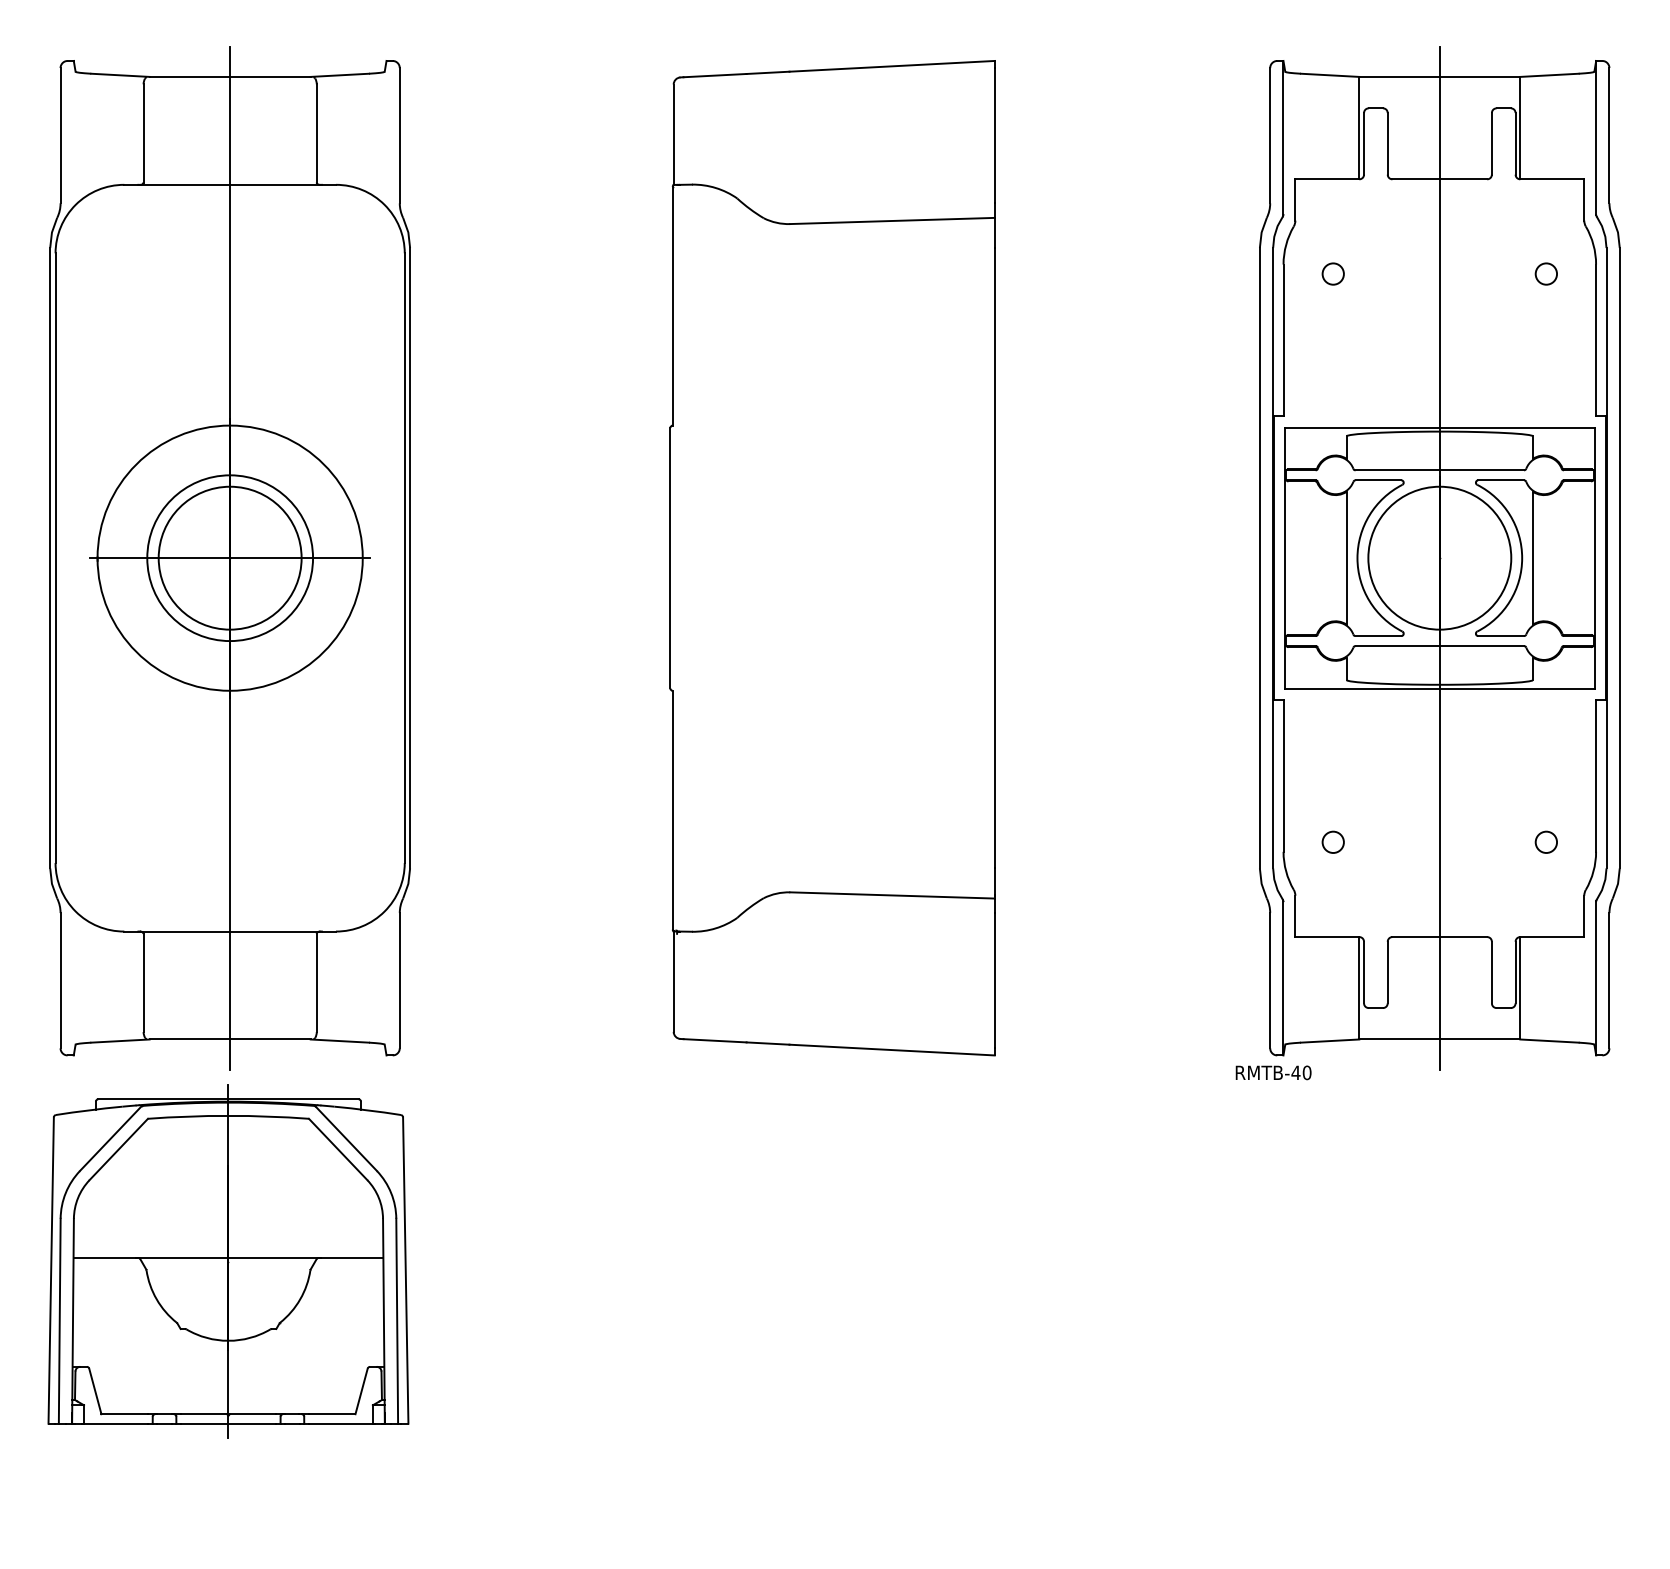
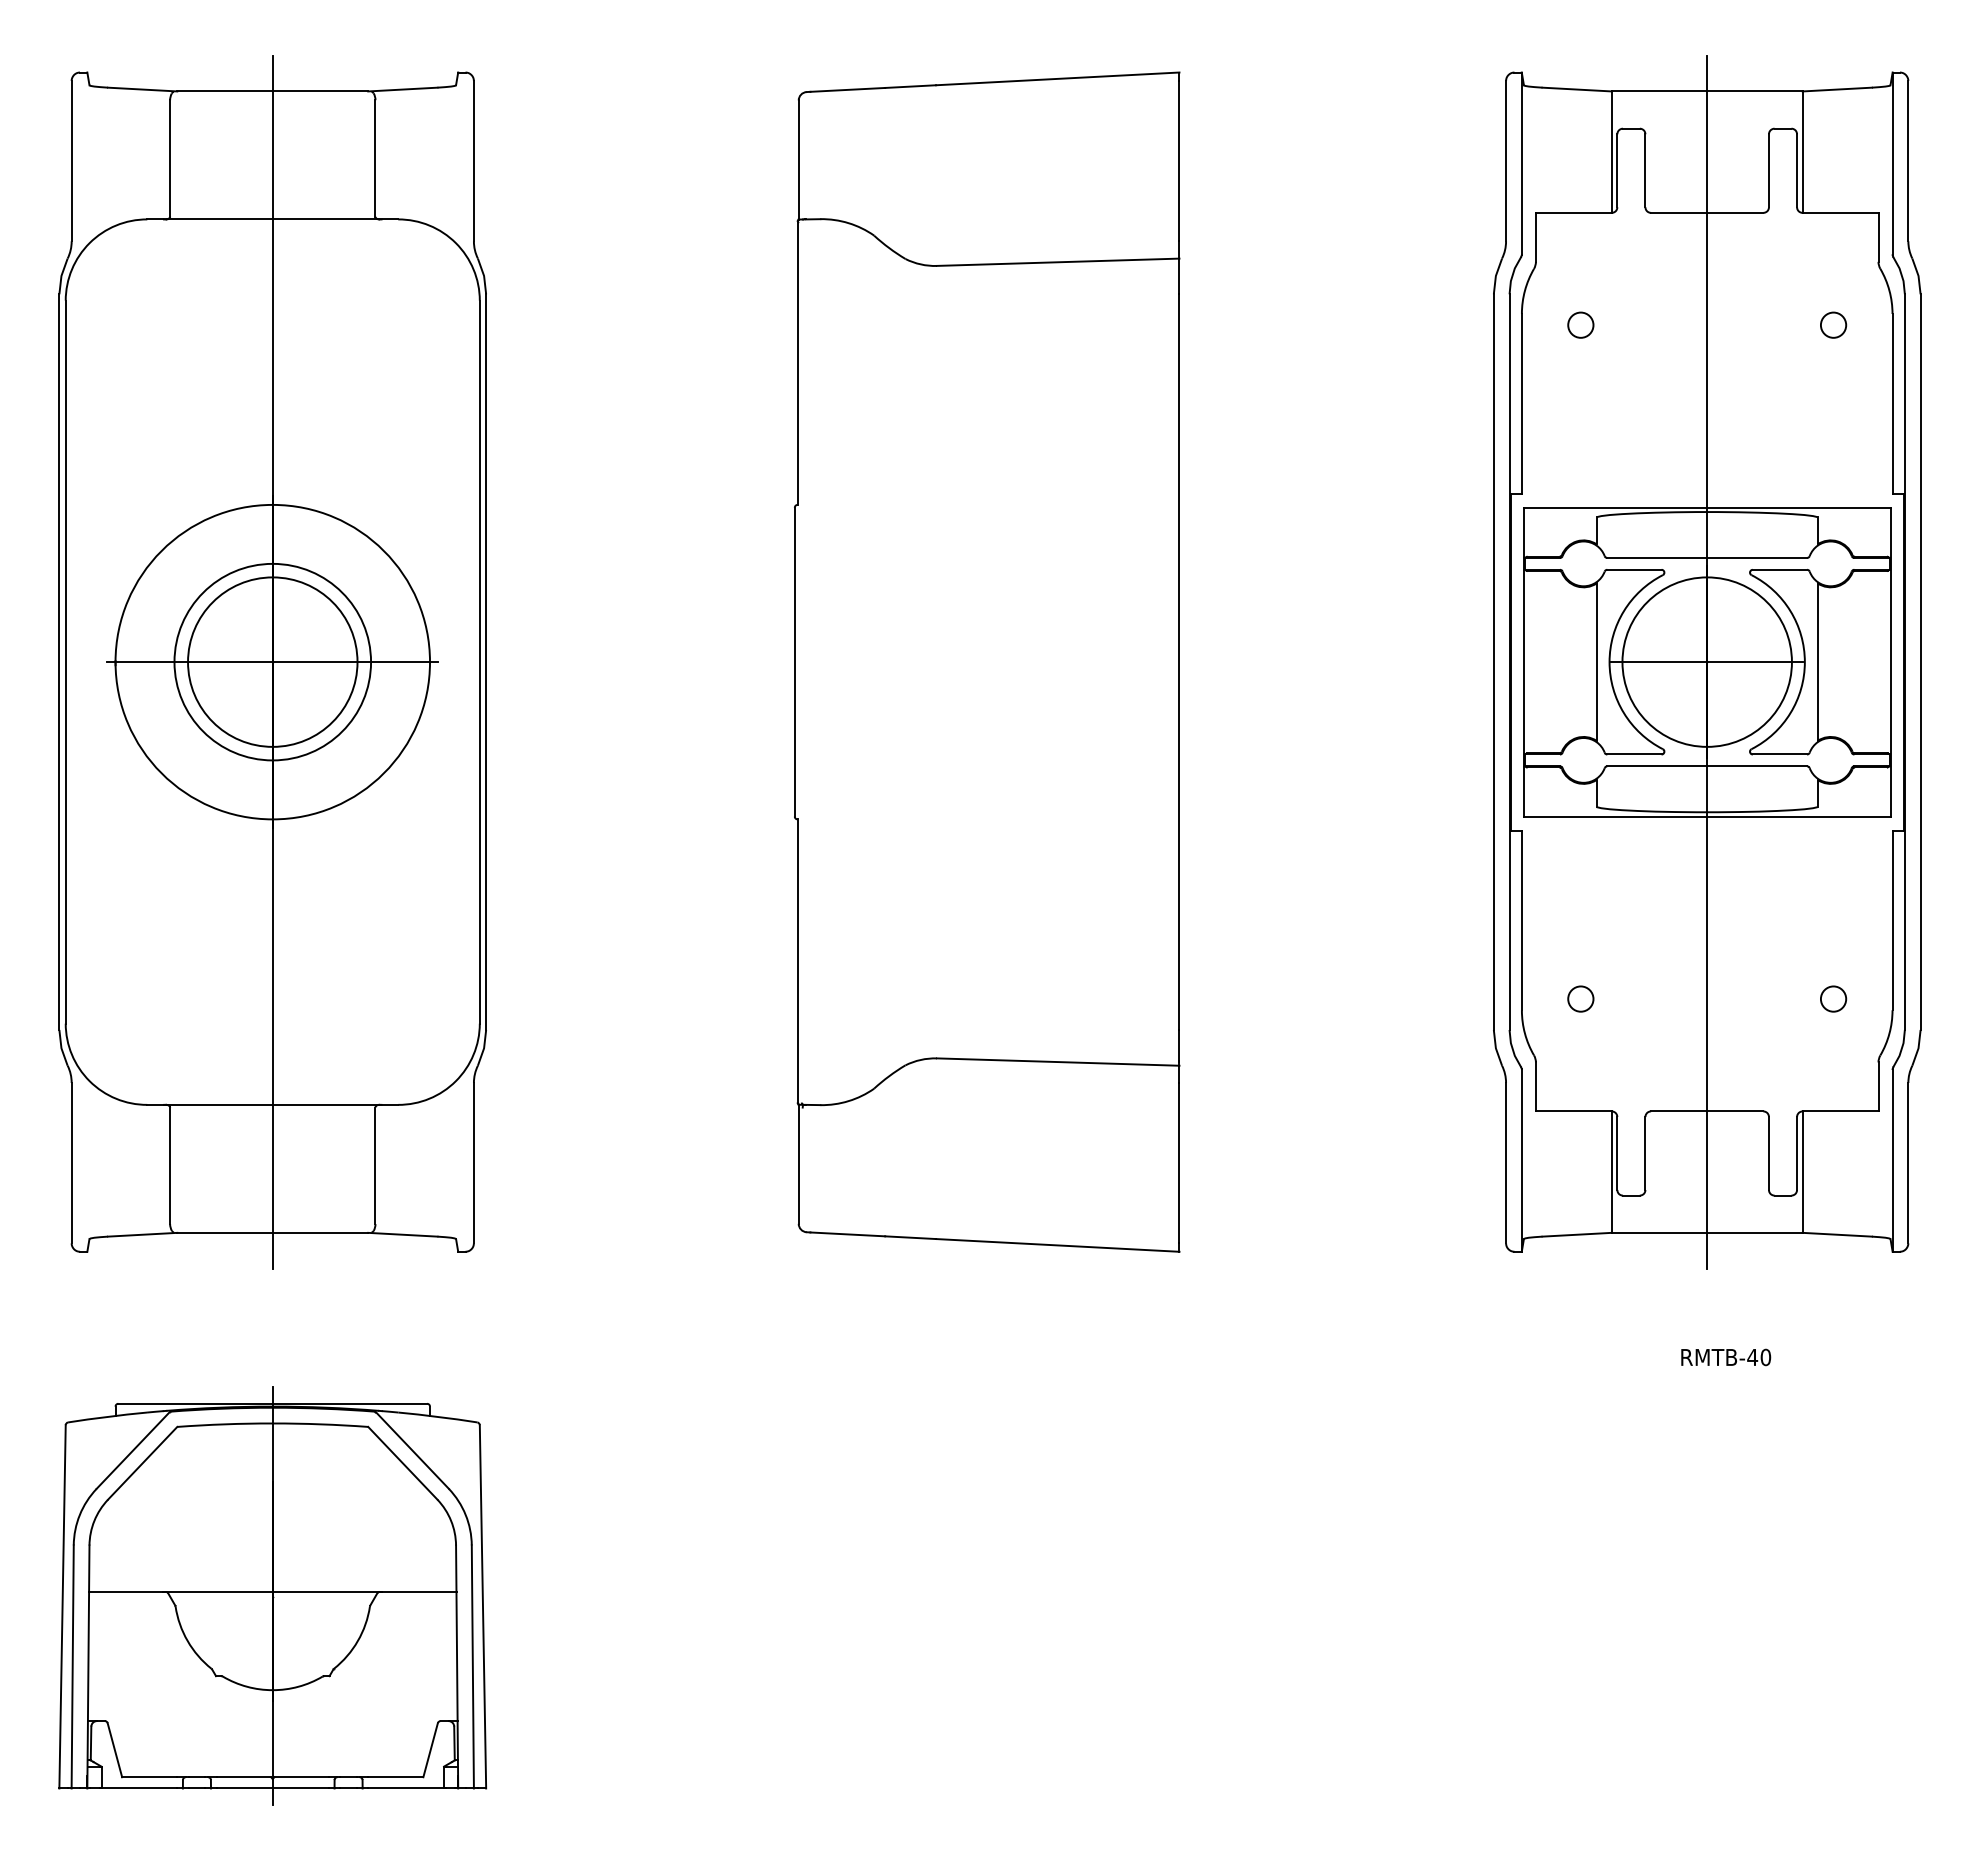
line: (1440, 558) -> (1707, 662), added
text: (1273, 1072) -> (1726, 1357), moved
part: (228, 1260) -> (272, 1595), moved

